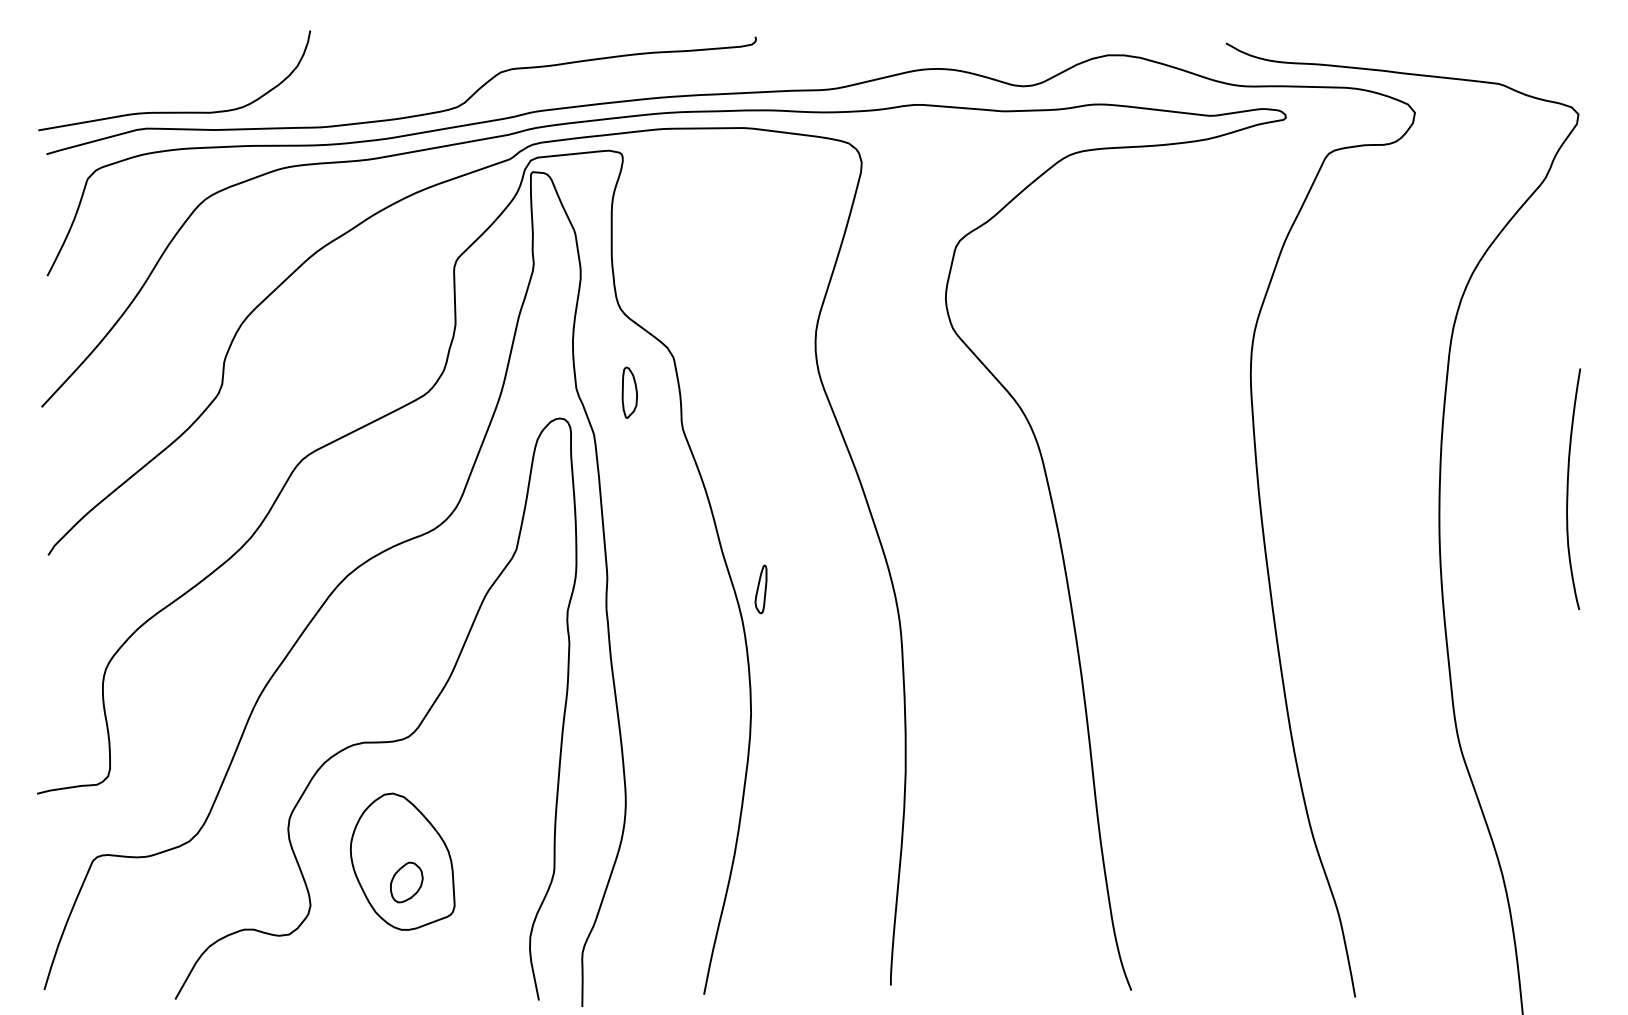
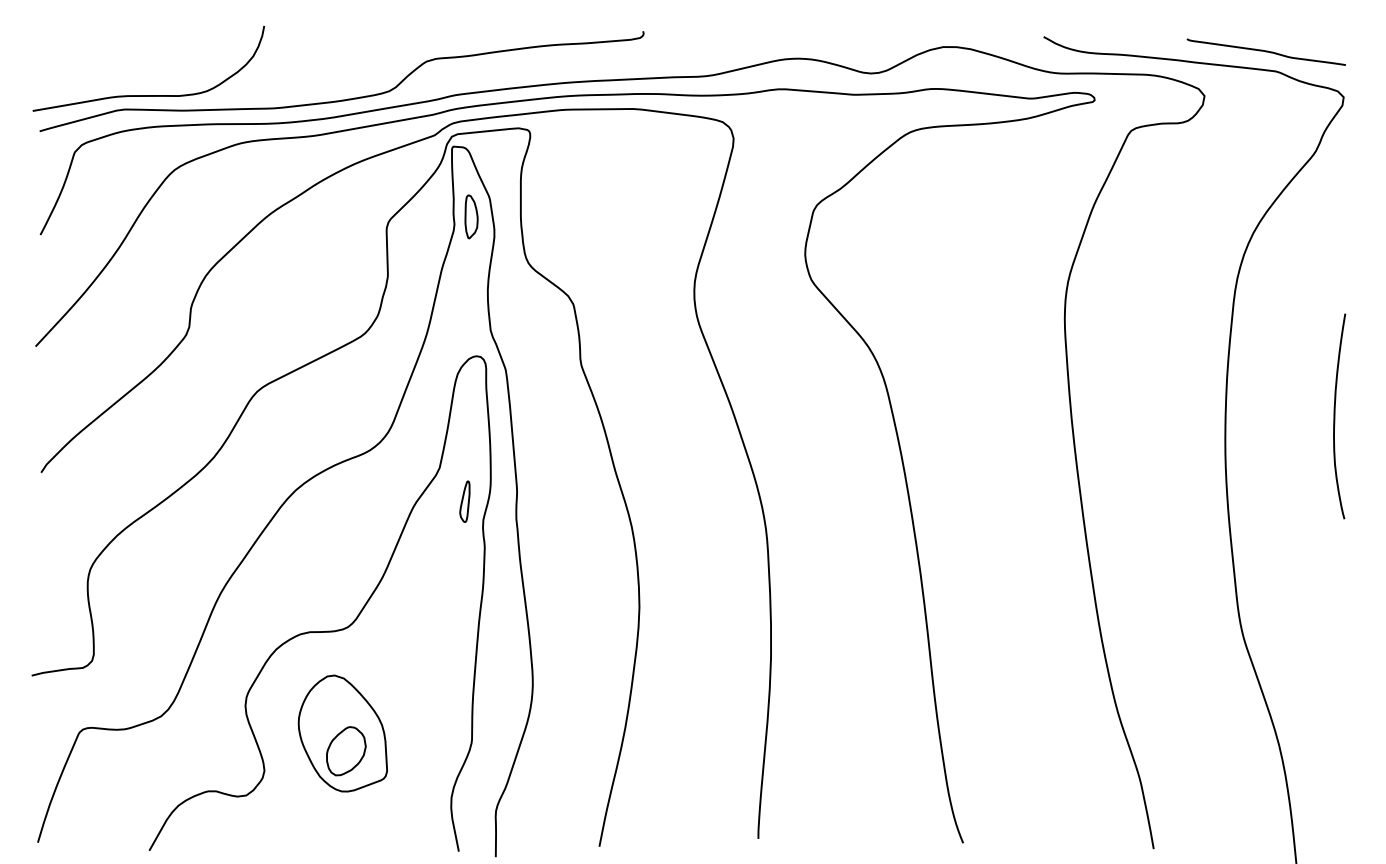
curve: (1487, 61) -> (1266, 52), added
part: (629, 392) -> (471, 216), moved
part: (760, 589) -> (464, 501), moved
part: (406, 882) -> (346, 751), size x1.43

